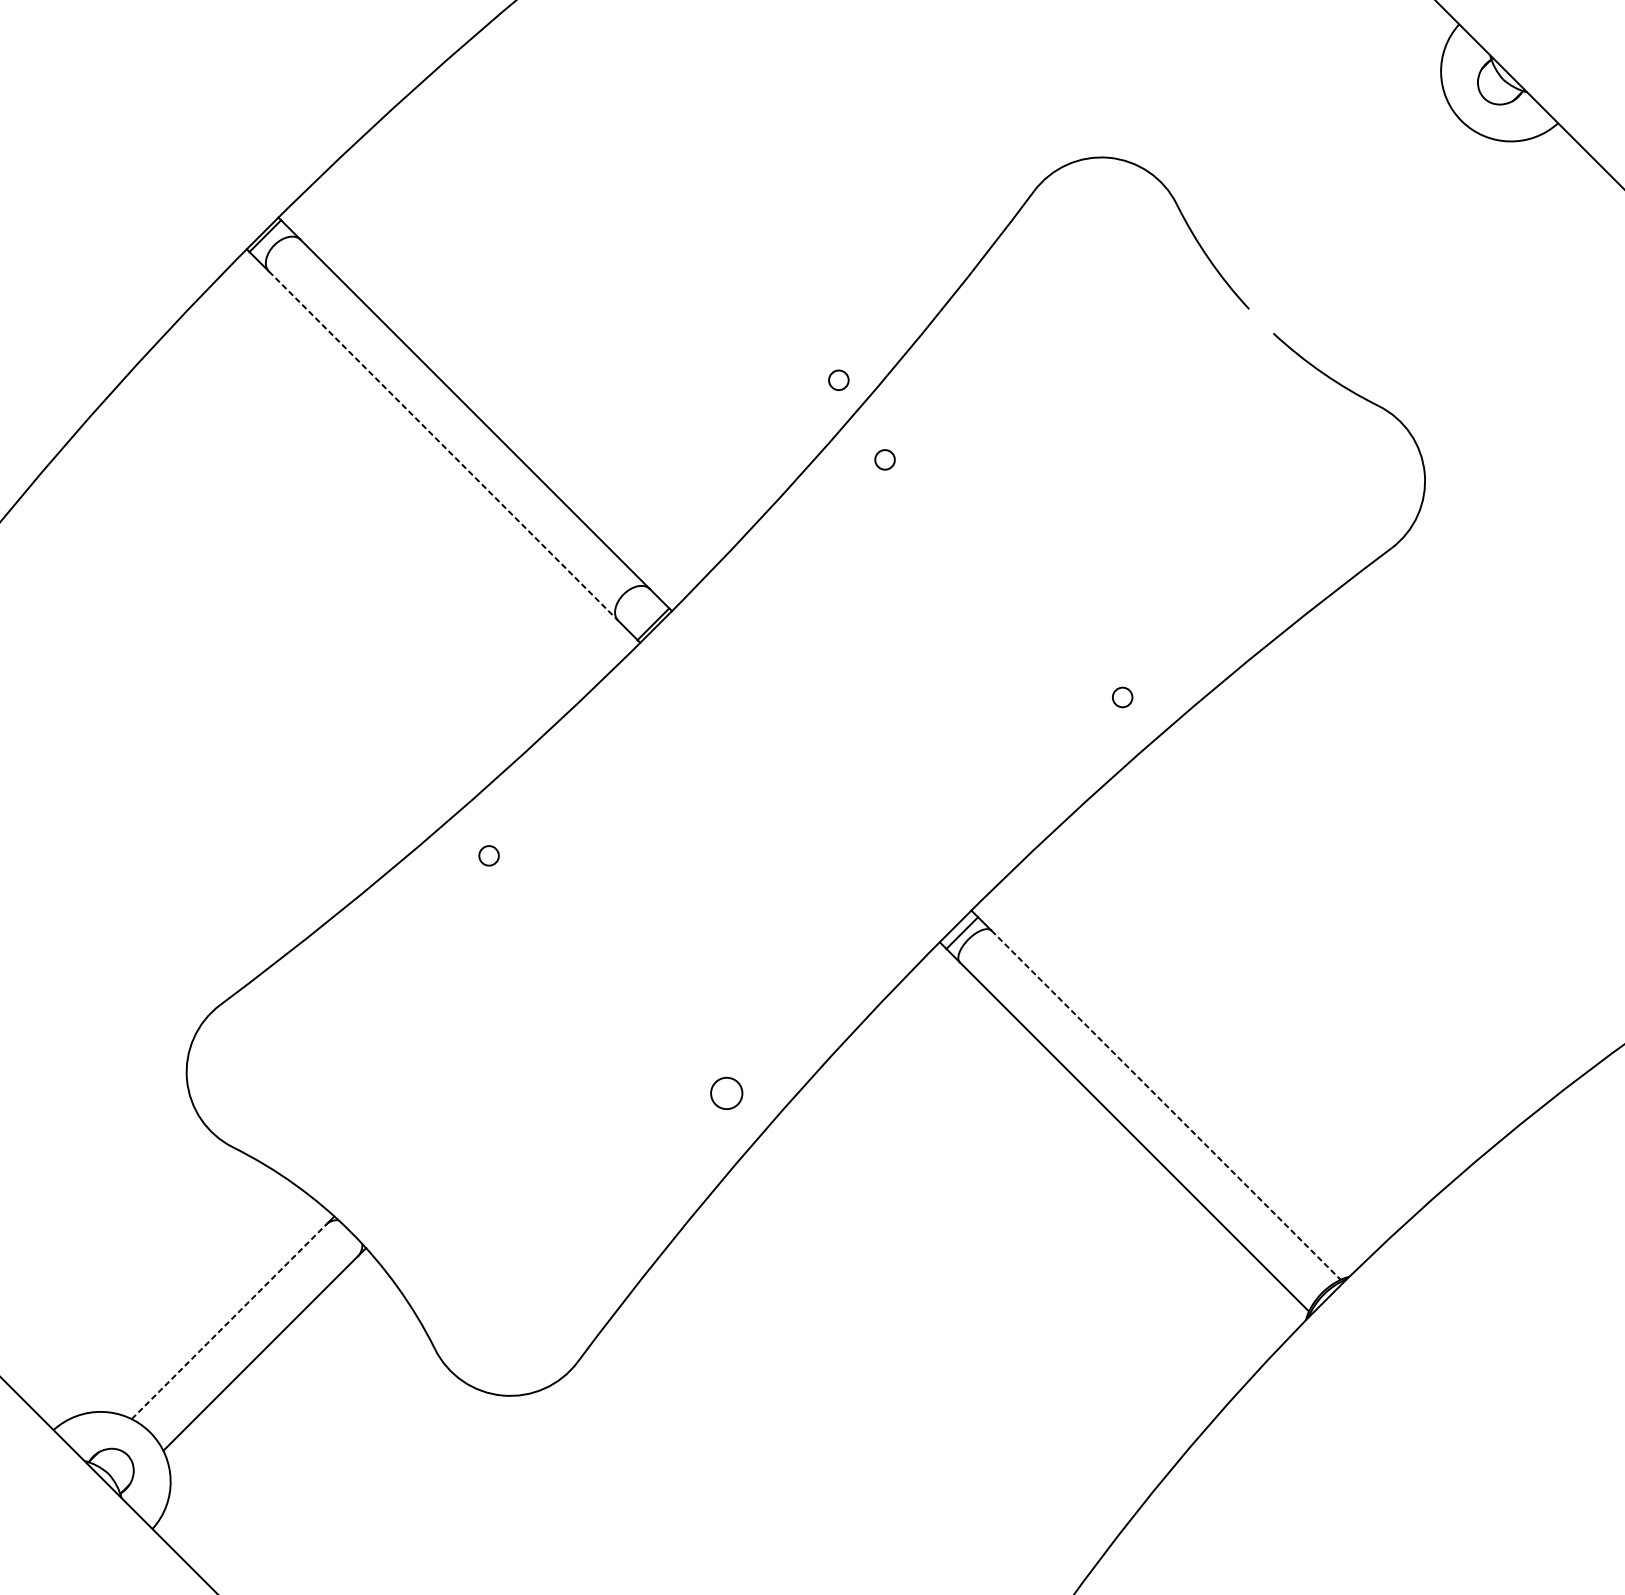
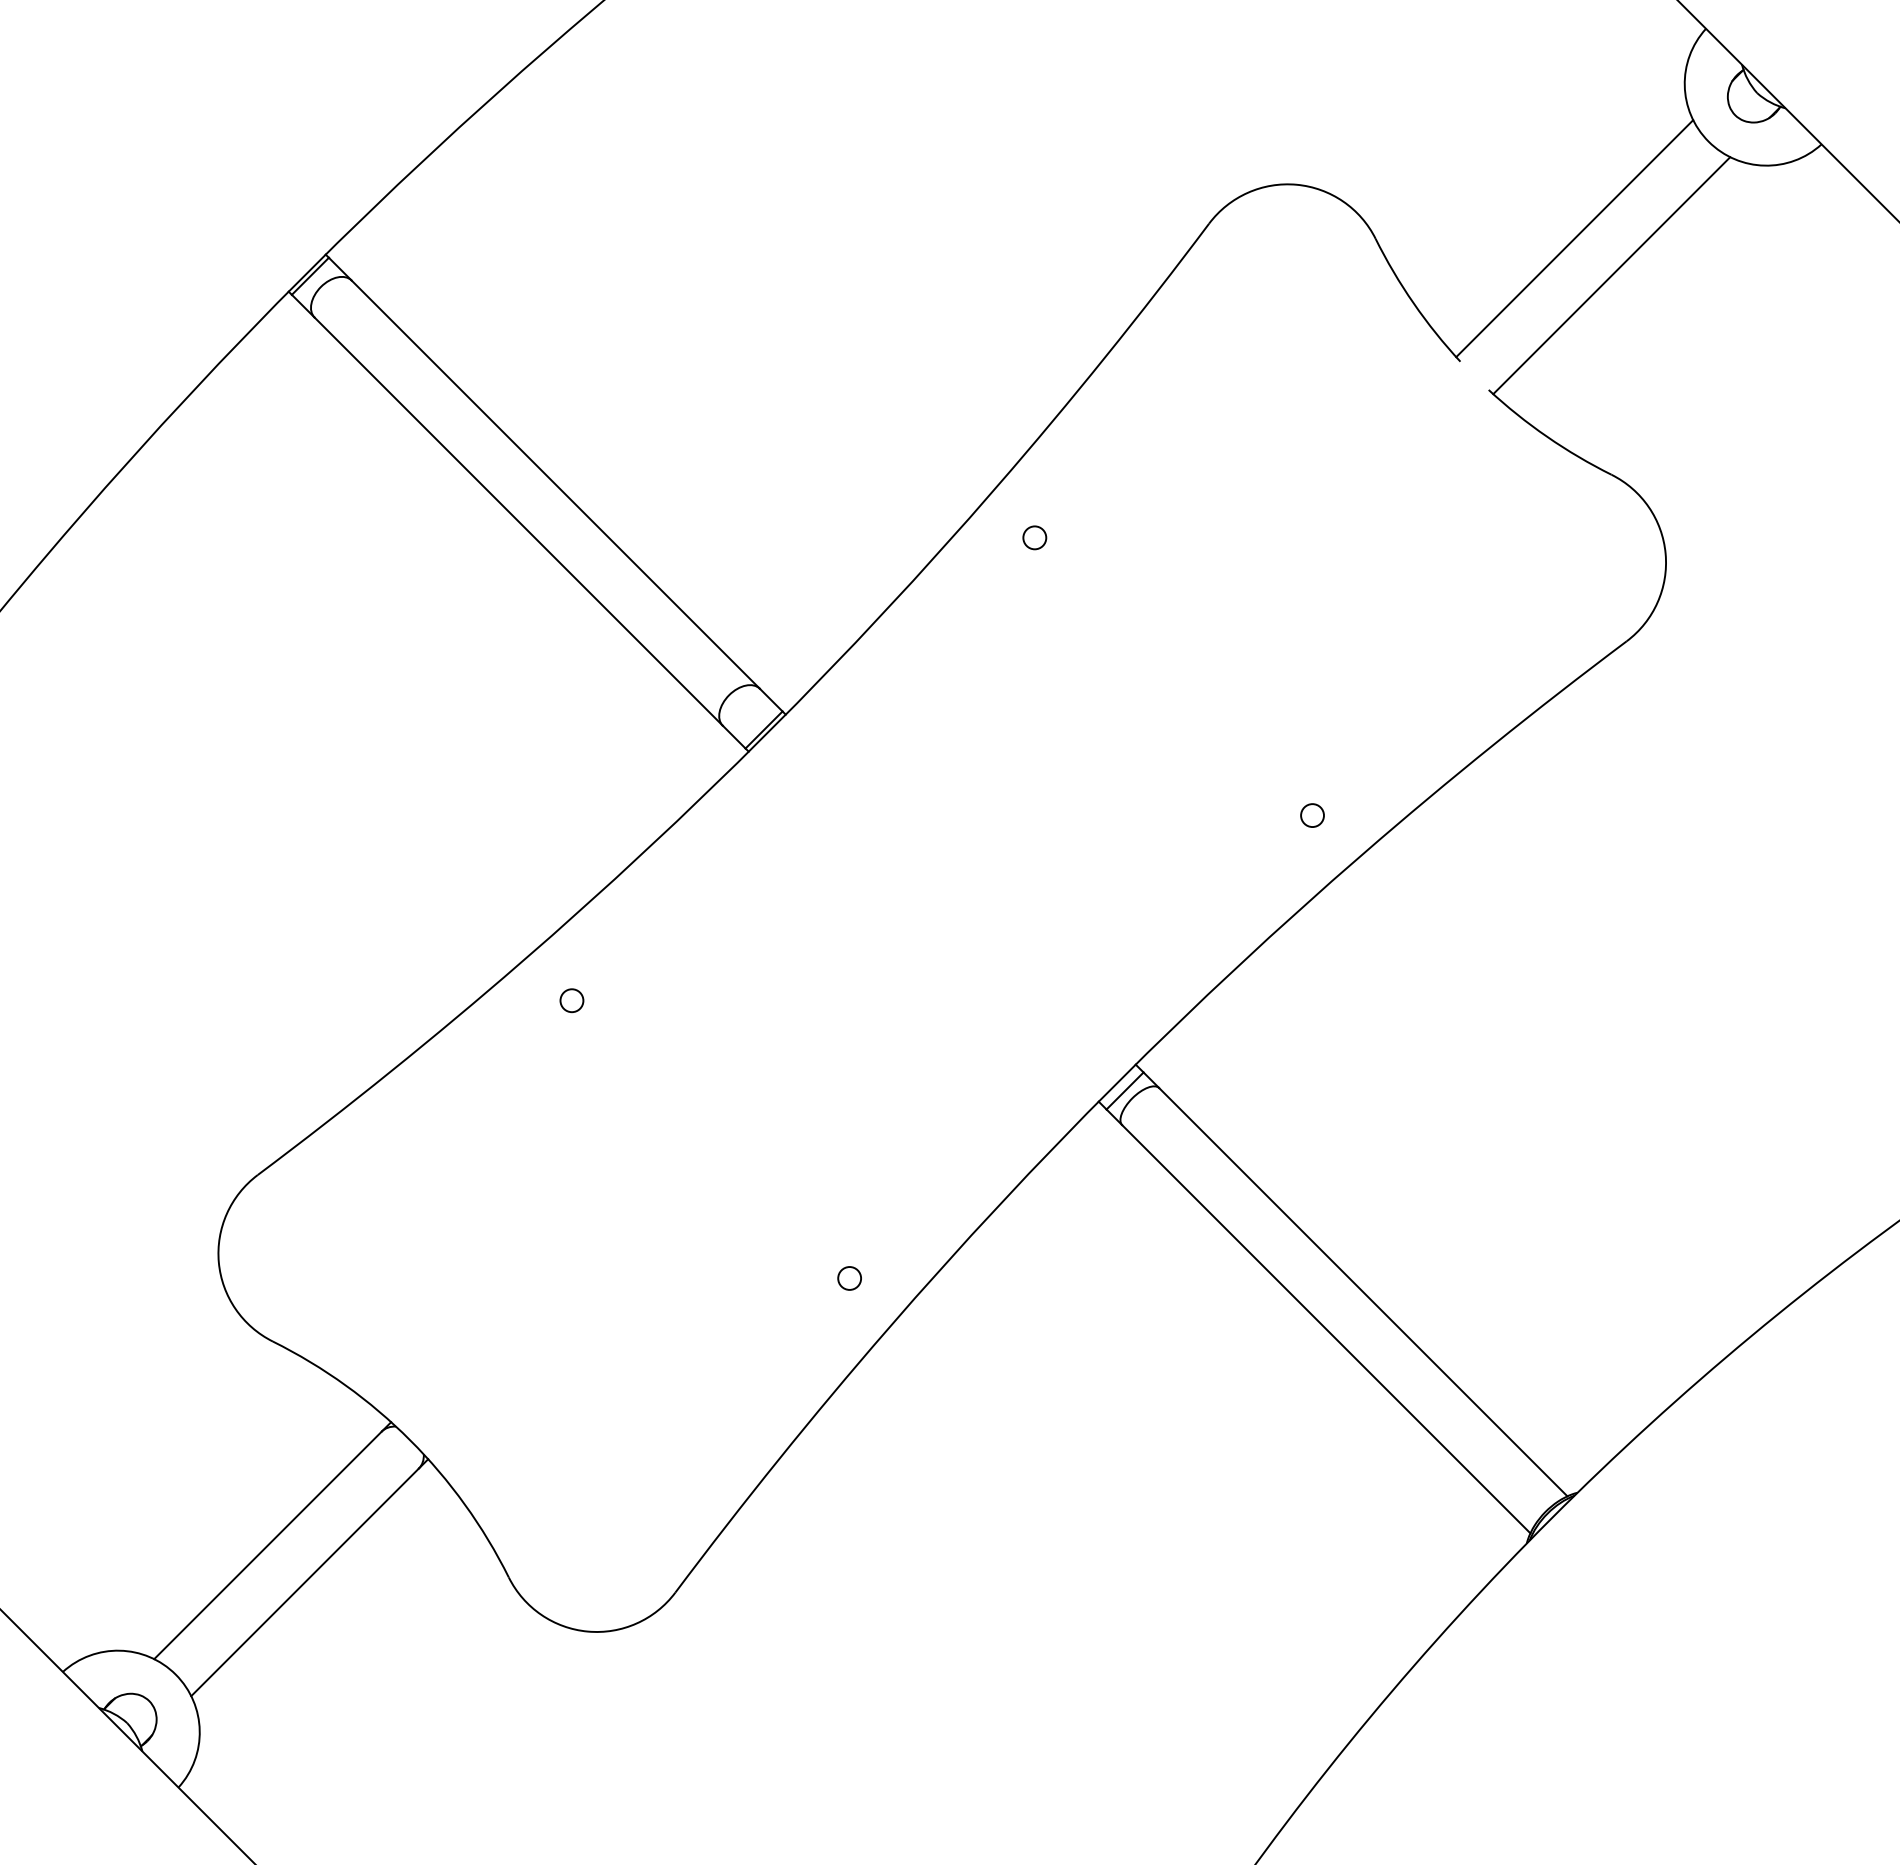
line: (1346, 203) -> (1574, 238), added
line: (1378, 235) -> (1611, 275), added
circle: (838, 380) -> (980, 444), removed
line: (443, 445) -> (518, 521), dashed -> solid
circle: (726, 1093) -> (849, 1278), size x0.62
line: (1166, 1105) -> (1363, 1292), dashed -> solid
line: (229, 1321) -> (268, 1545), dashed -> solid

